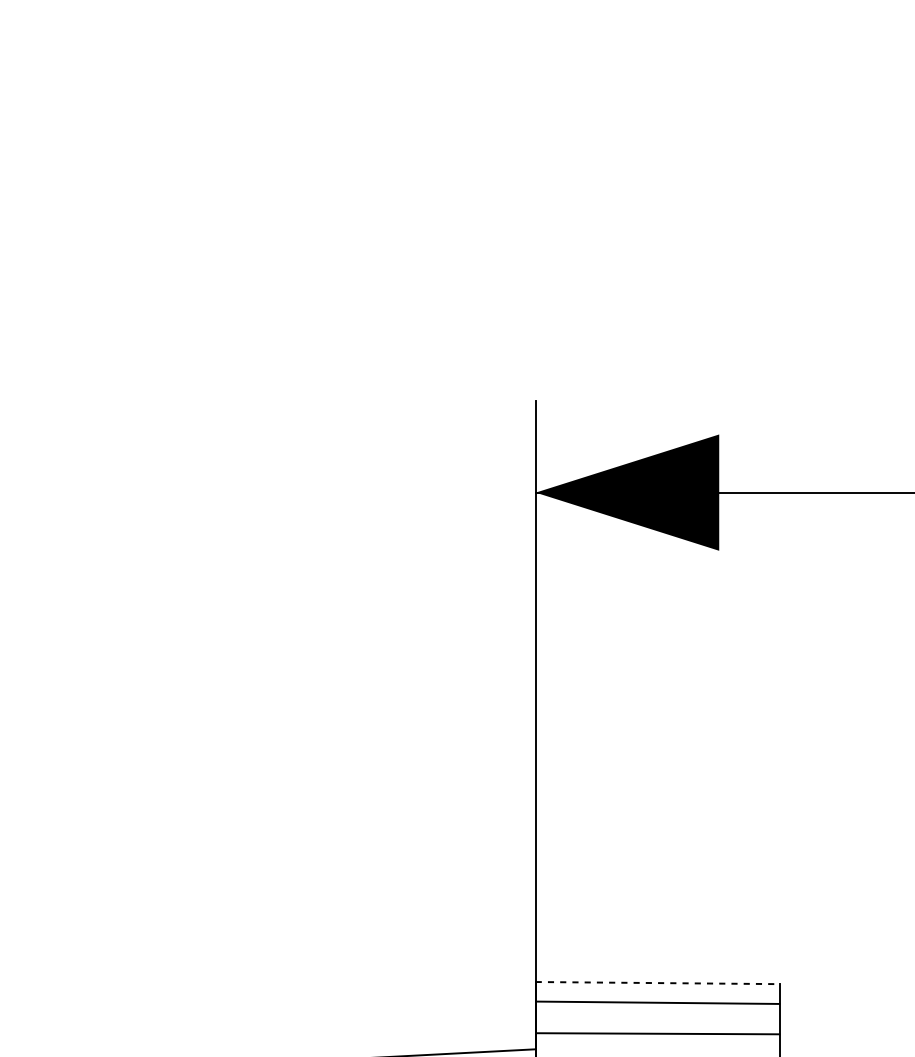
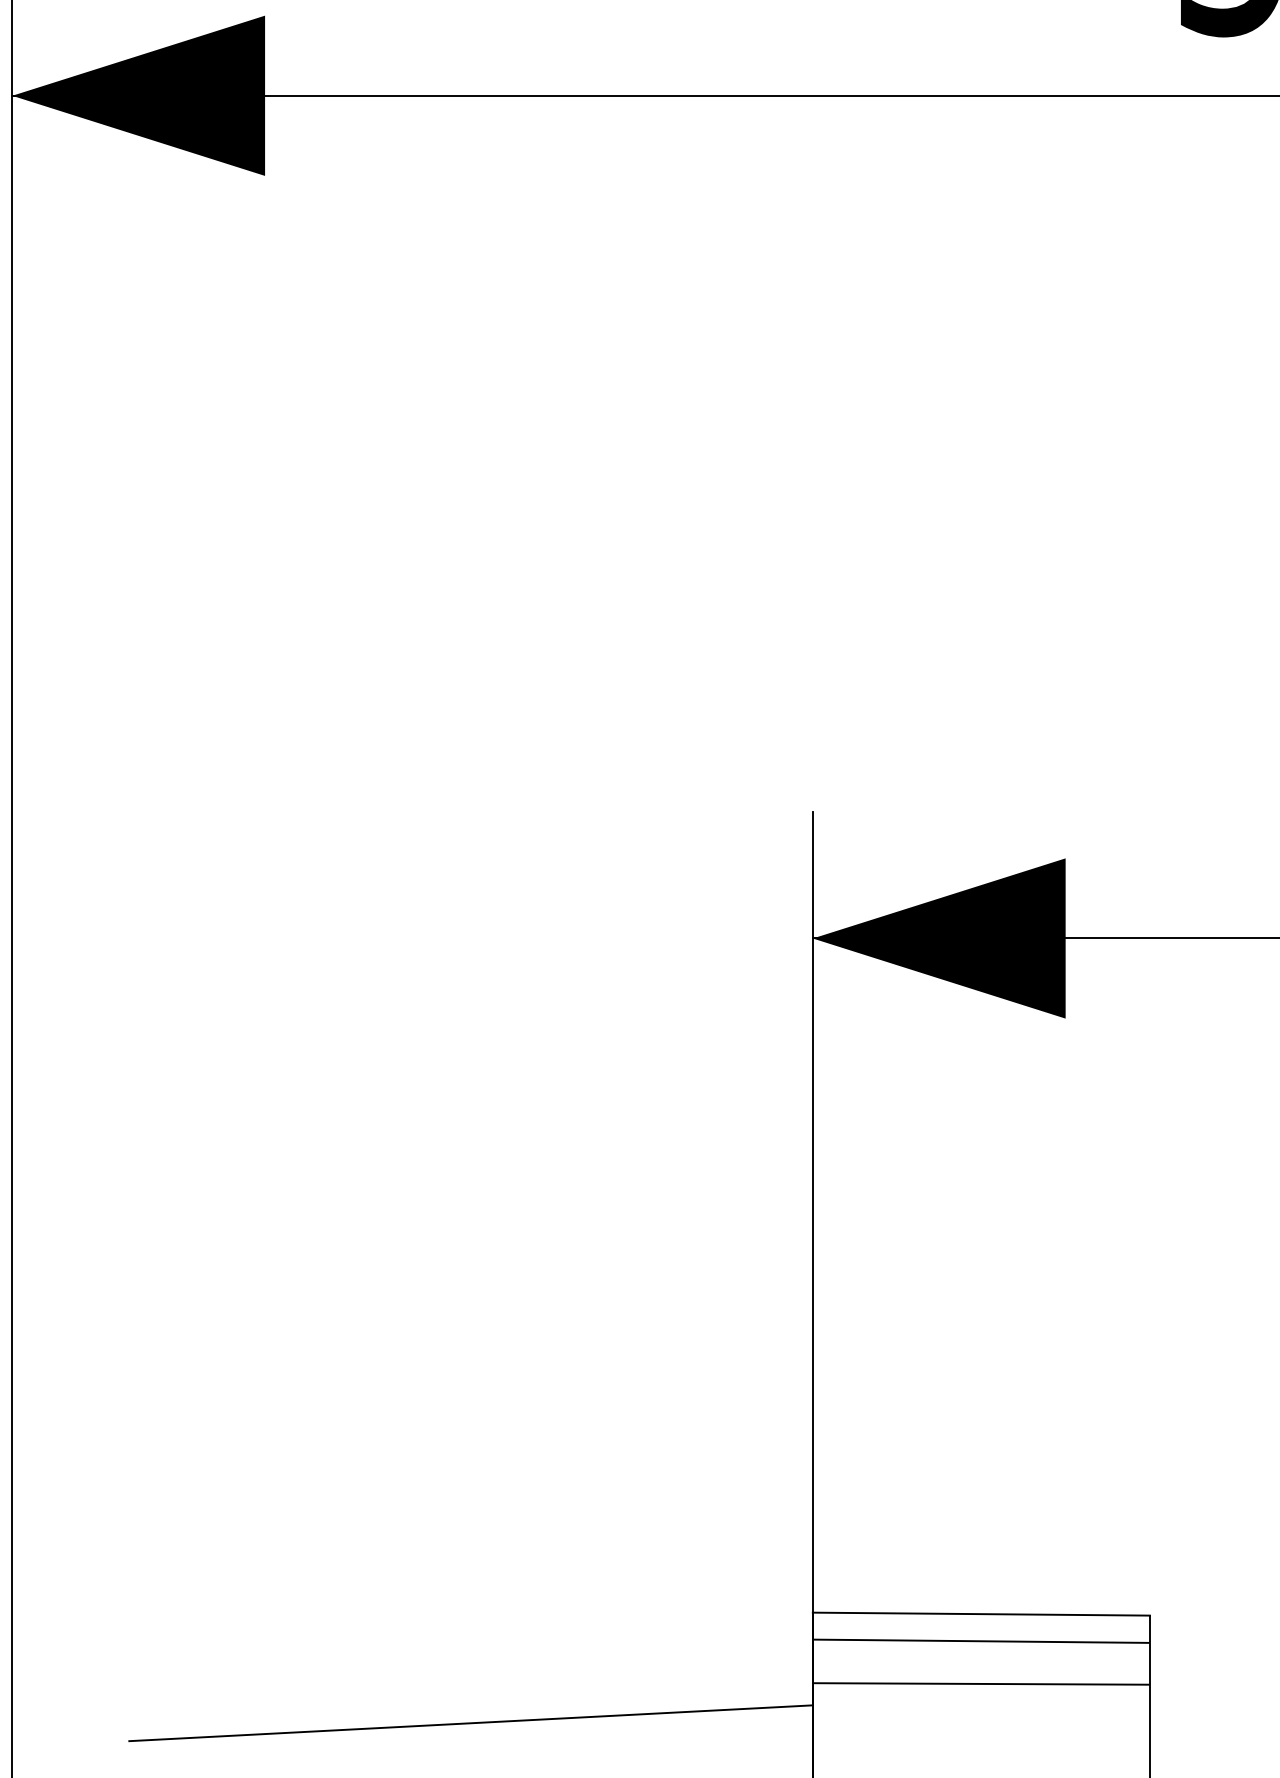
line: (658, 983) -> (981, 1614), dashed -> solid

